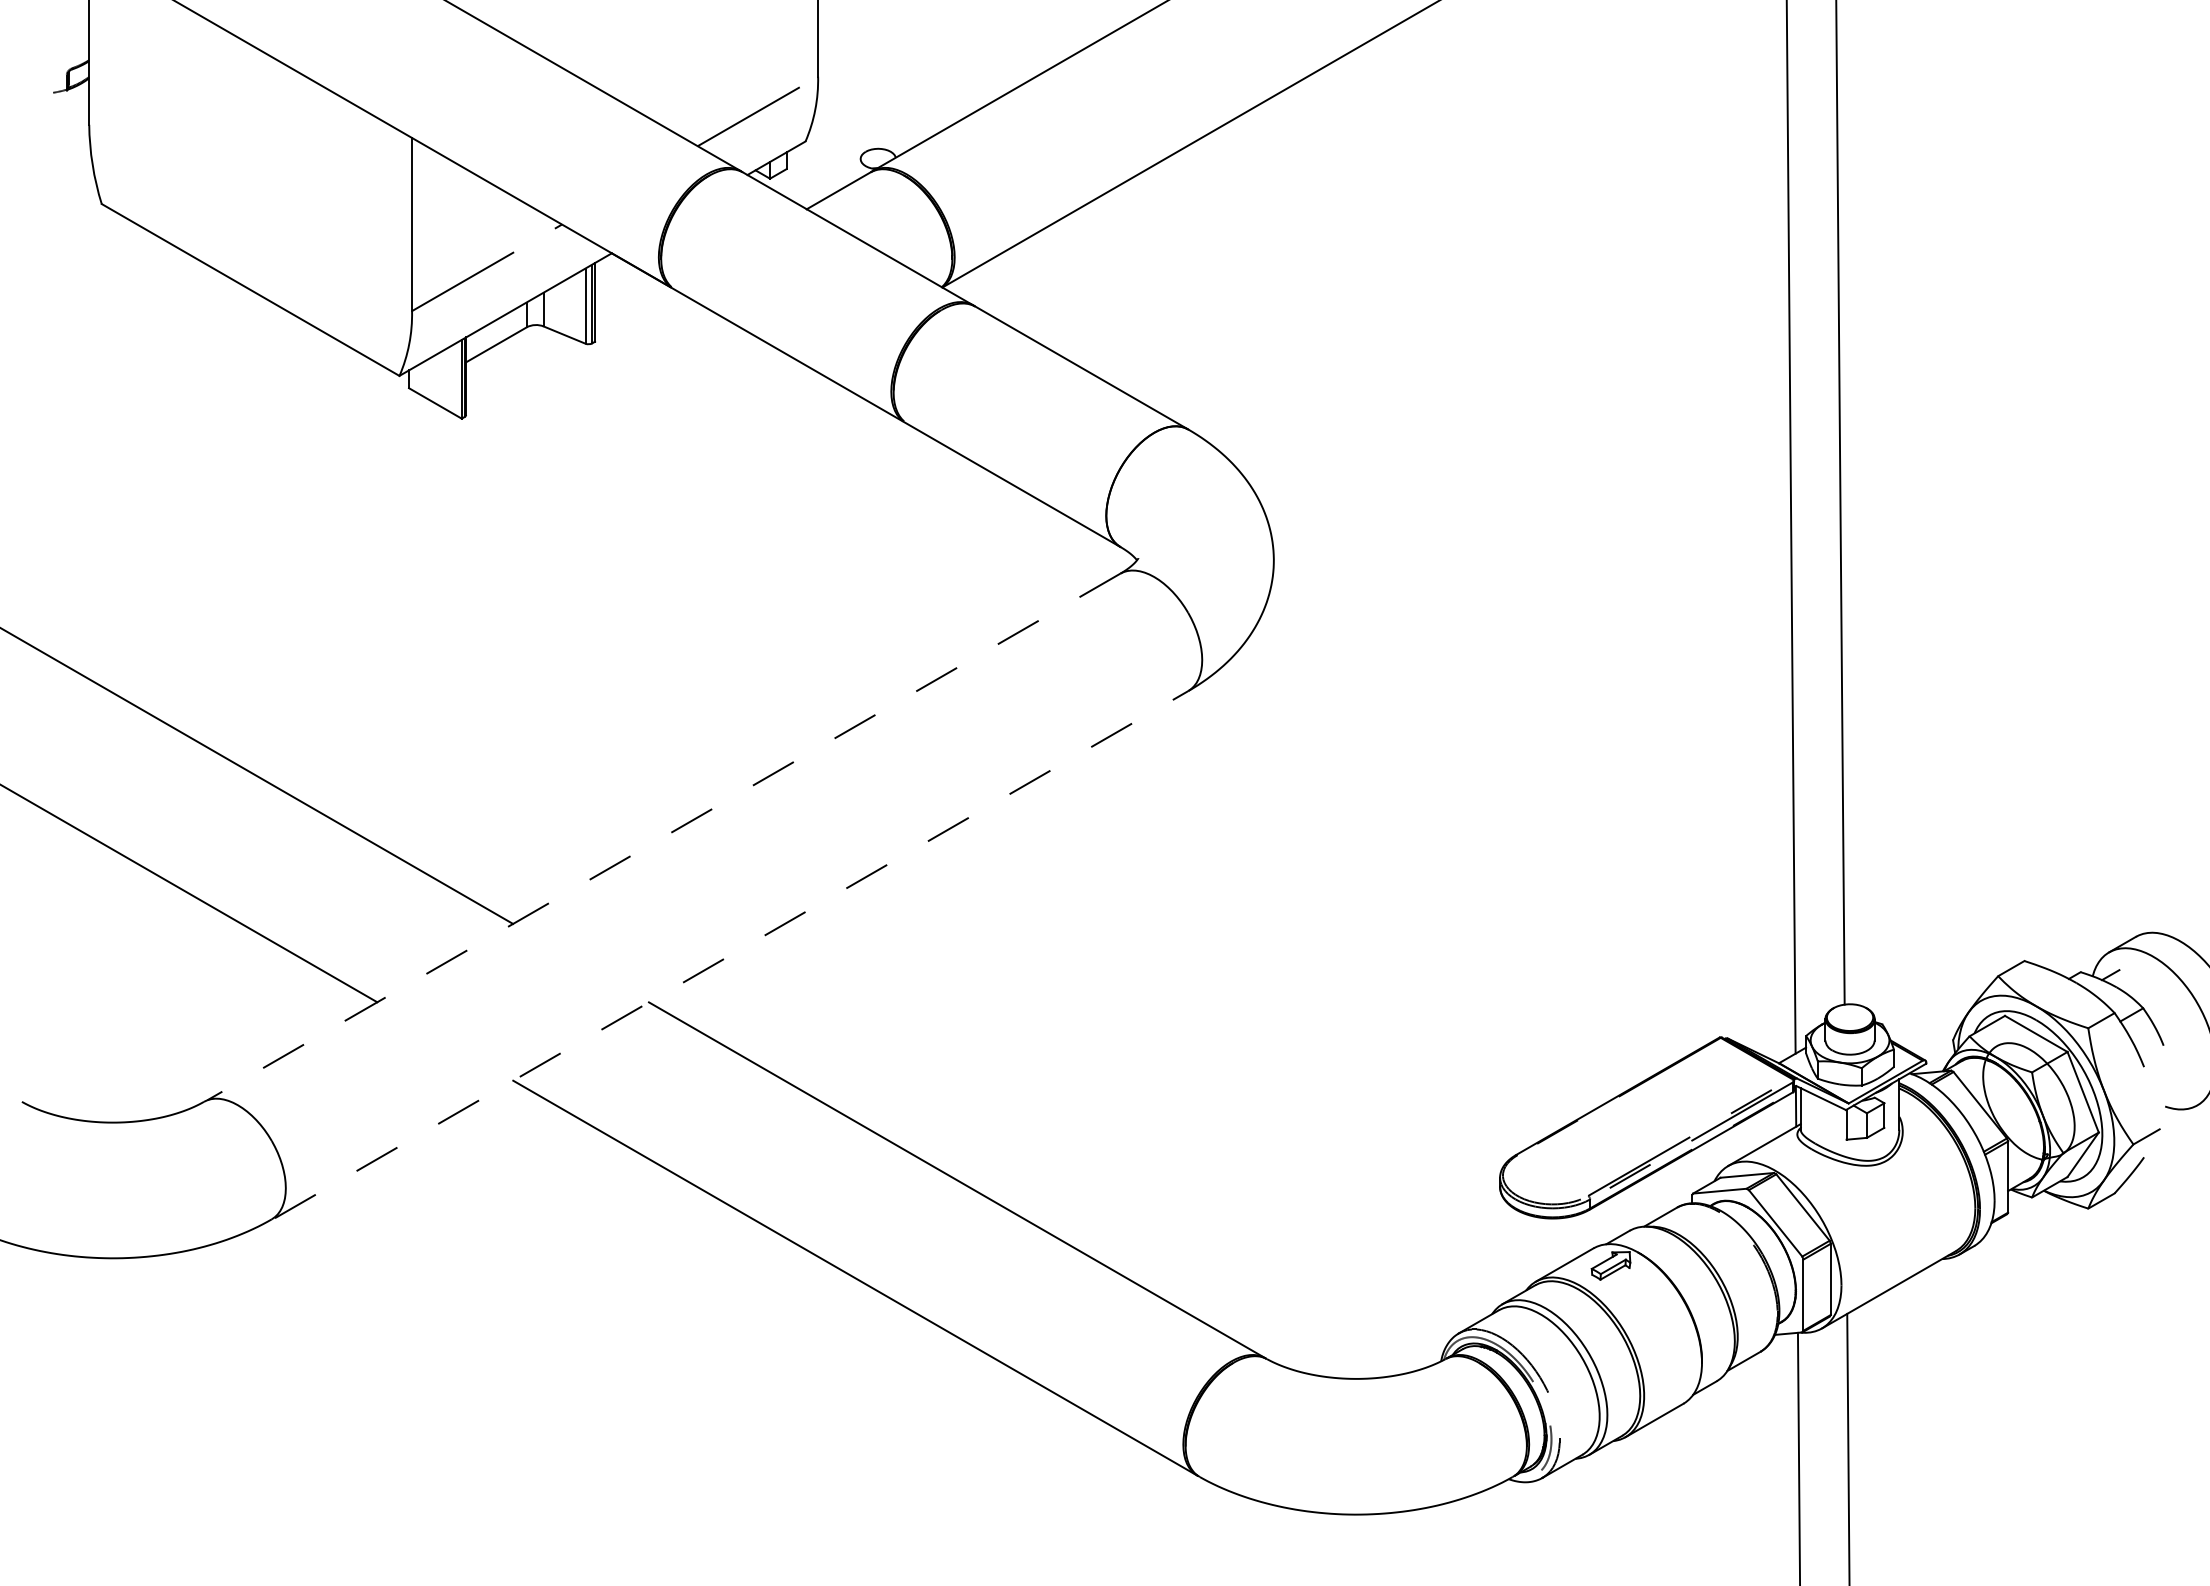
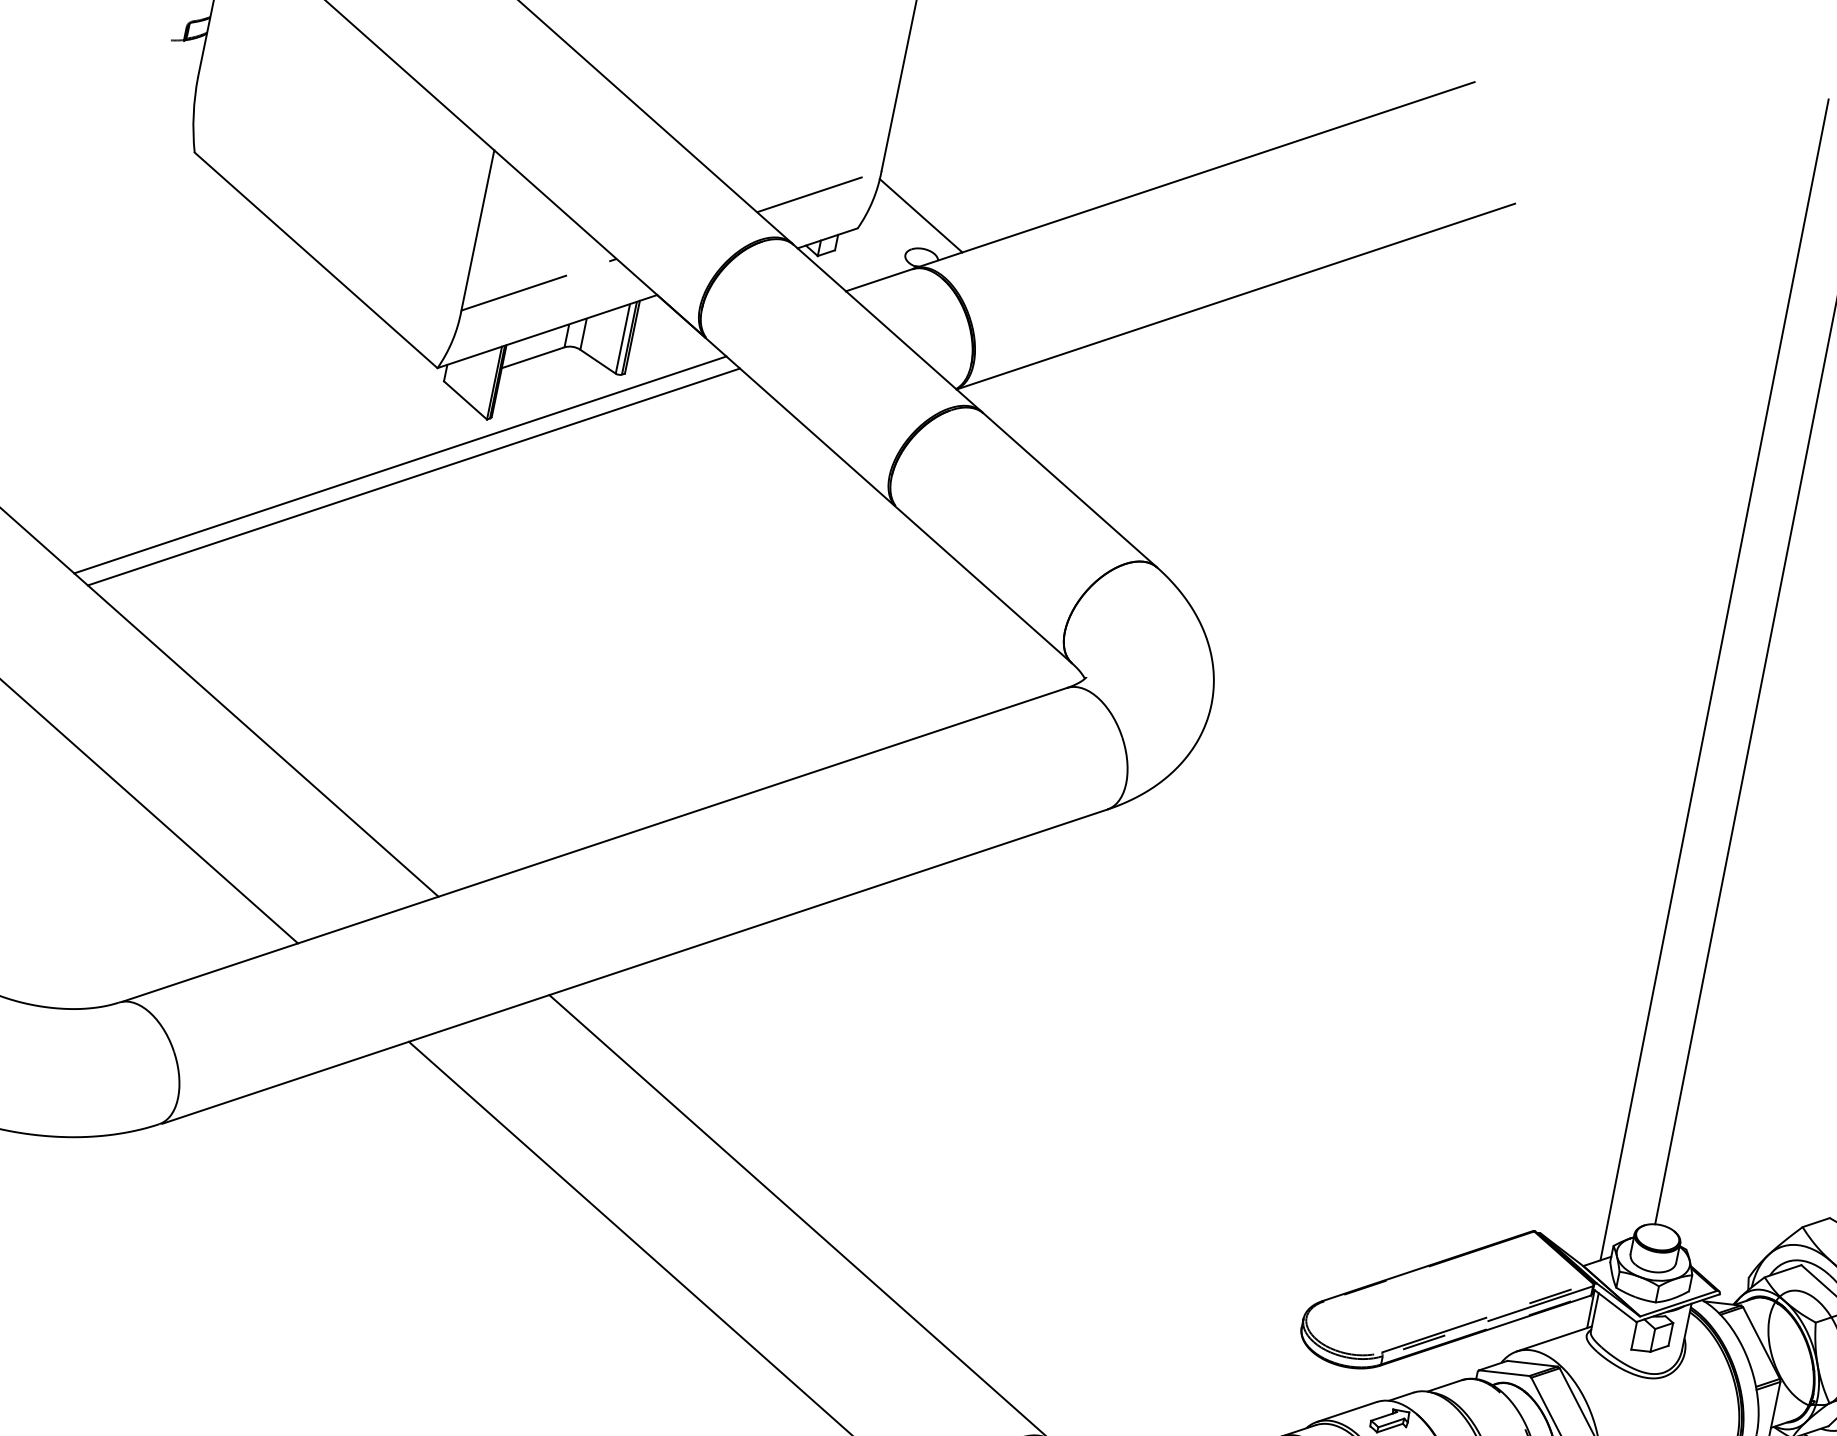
line: (868, 114) -> (921, 215), added
line: (381, 484) -> (400, 465), added
line: (398, 493) -> (414, 476), added
line: (663, 836) -> (594, 844), dashed -> solid
line: (732, 954) -> (635, 966), dashed -> solid

